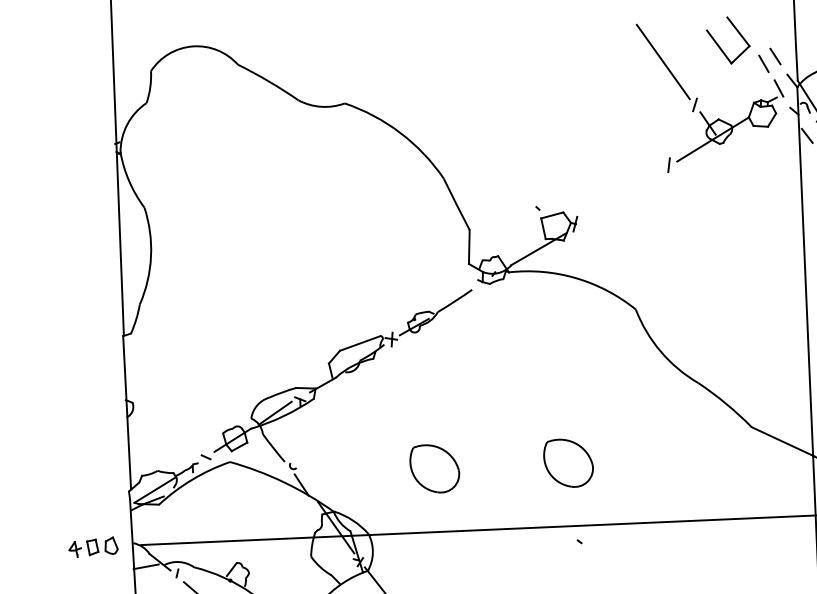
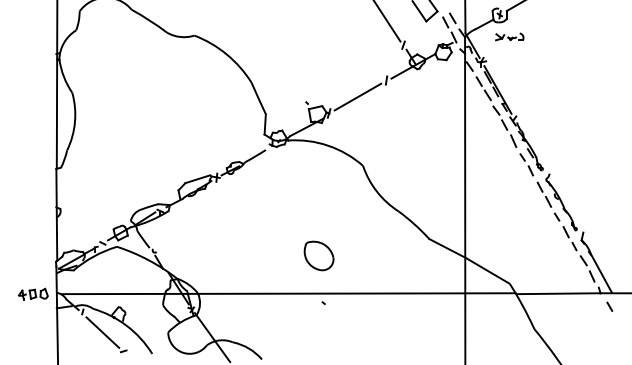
line: (621, 193) -> (357, 96), added
part: (433, 468) -> (238, 255), removed

